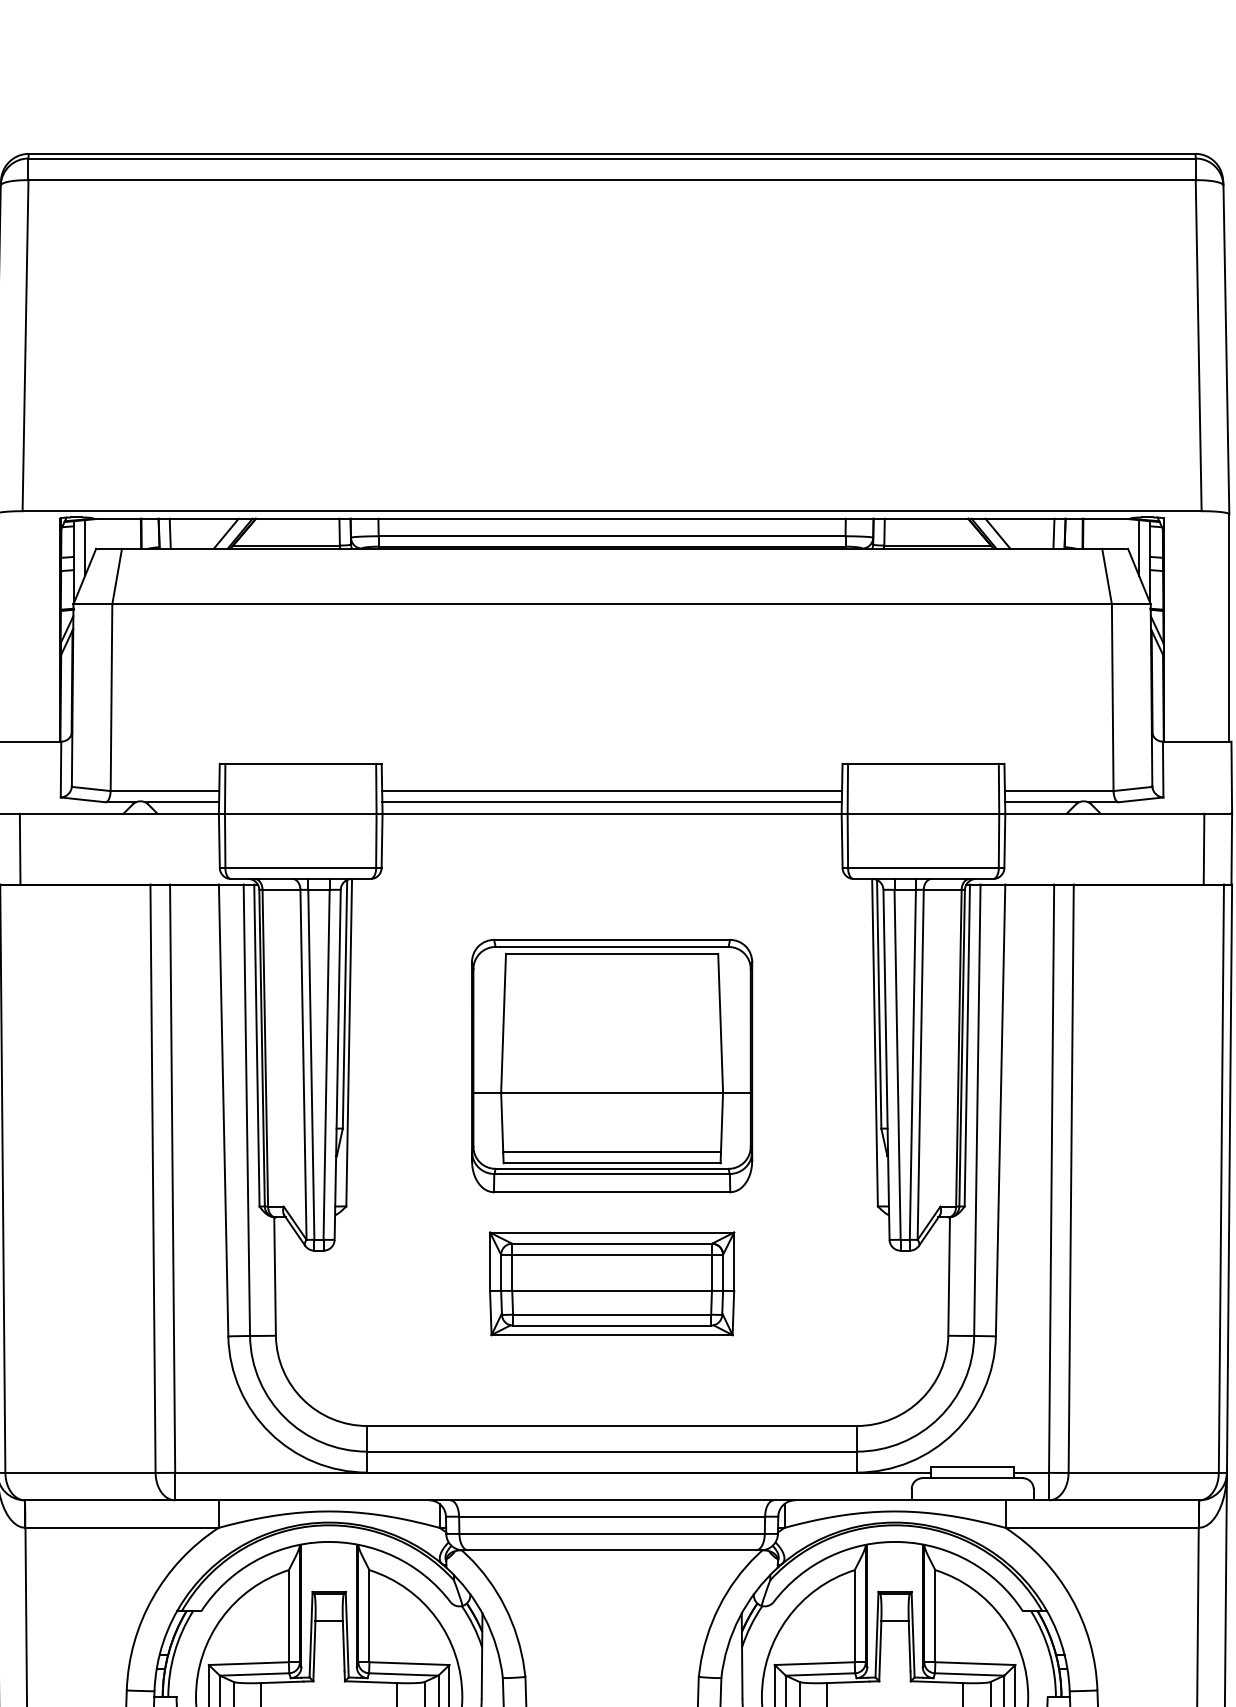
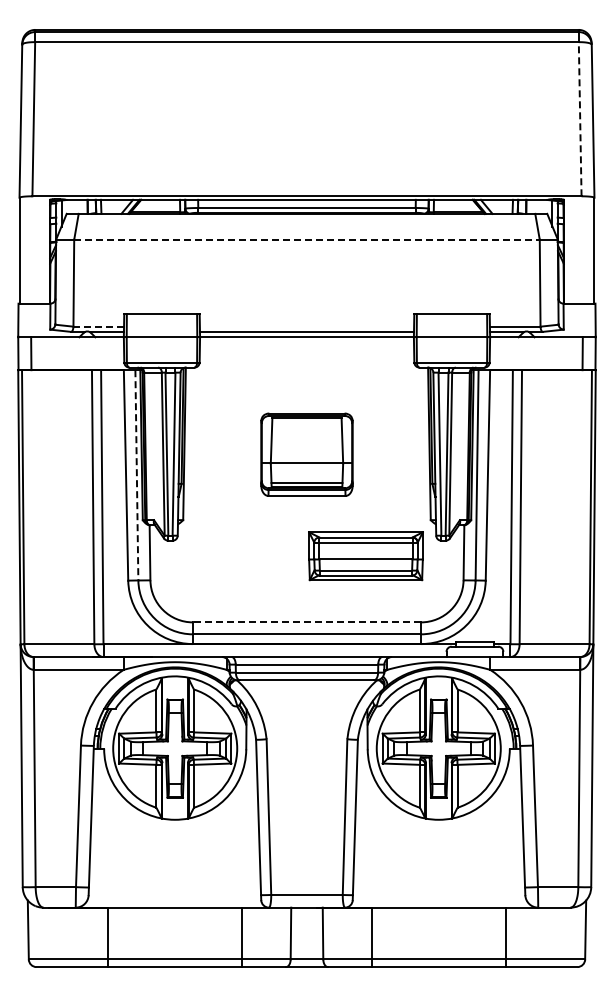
line: (1199, 344) -> (580, 118), solid -> dashed
line: (611, 603) -> (306, 239), solid -> dashed
line: (166, 790) -> (99, 326), solid -> dashed
line: (611, 790) -> (306, 326), removed
part: (611, 1065) -> (306, 454), size x0.7
line: (246, 1110) -> (136, 475), solid -> dashed
part: (611, 1284) -> (365, 556), moved
line: (611, 1426) -> (306, 622), solid -> dashed

